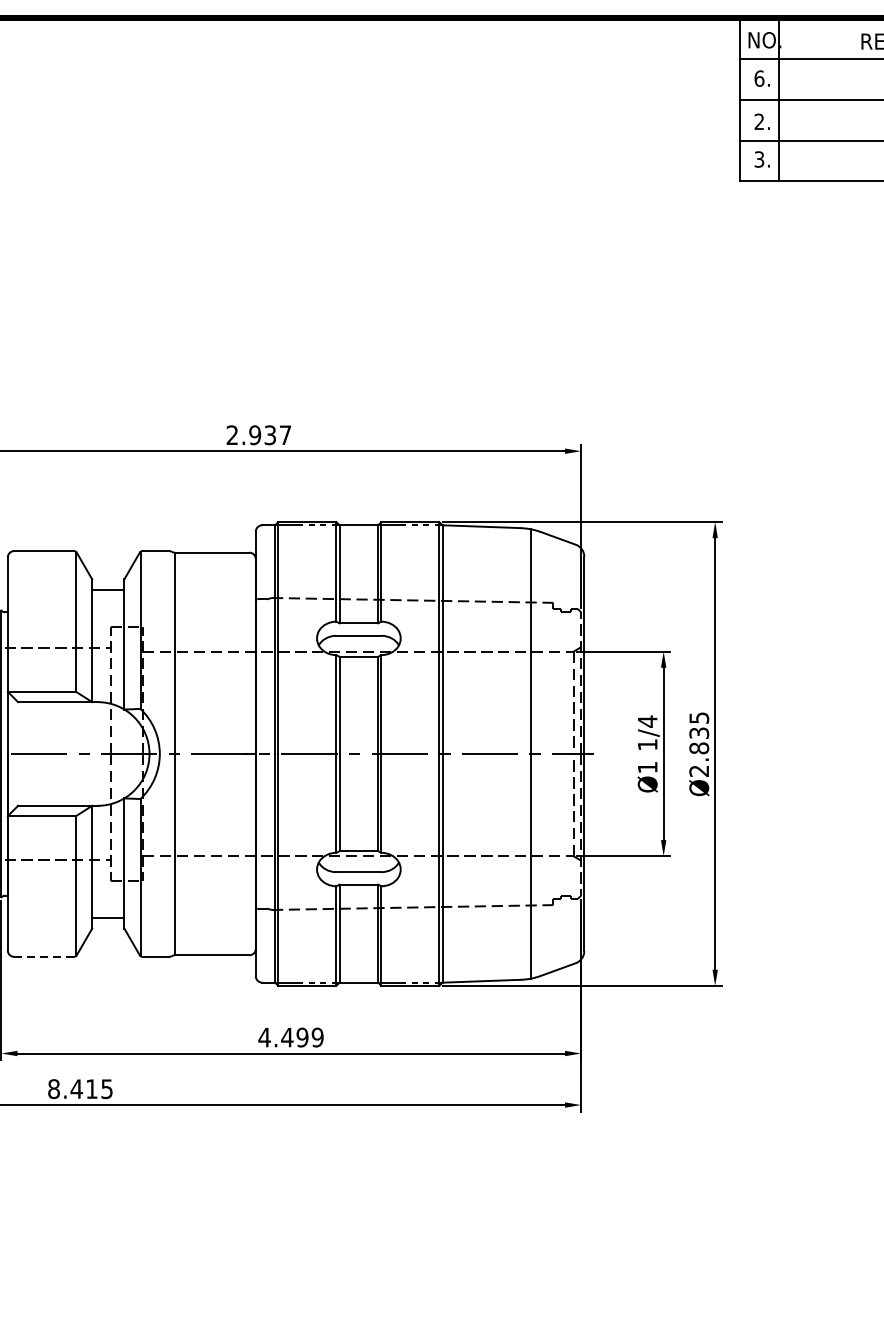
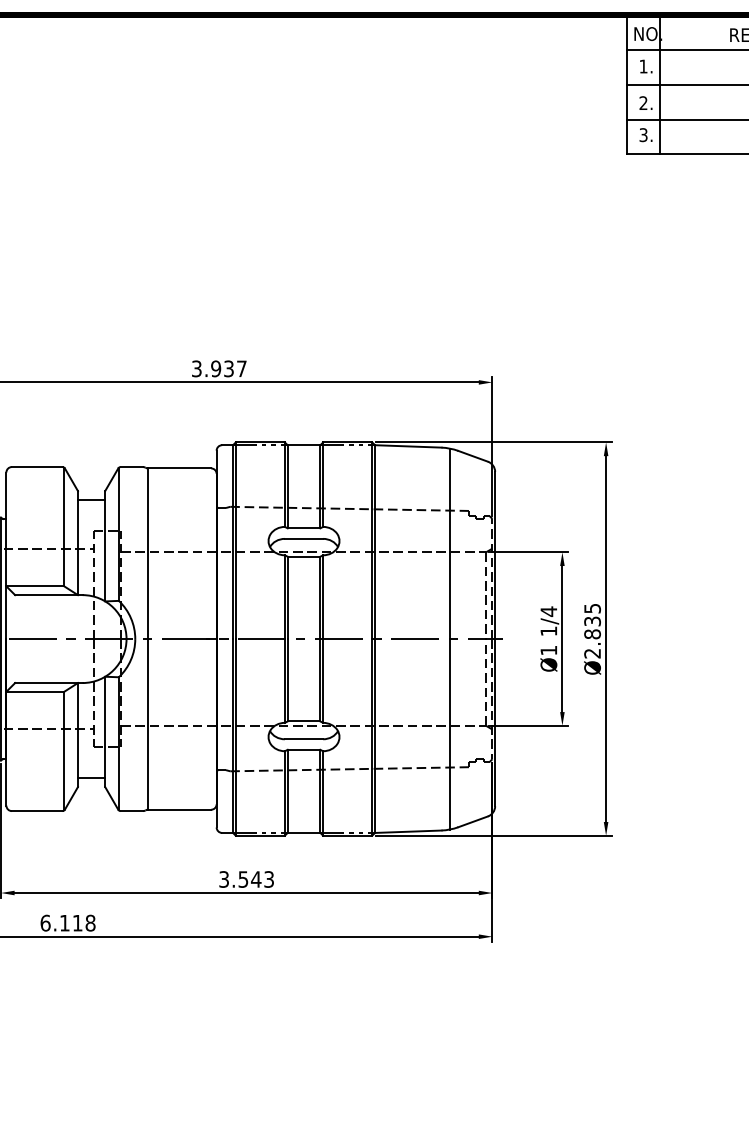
text: (759, 78) -> (643, 66), 6. -> 1.
text: (232, 434) -> (196, 368), 2.937 -> 3.937
line: (43, 957) -> (36, 811), dashed -> solid
text: (291, 1037) -> (246, 879), 4.499 -> 3.543
text: (79, 1088) -> (67, 922), 8.415 -> 6.118

